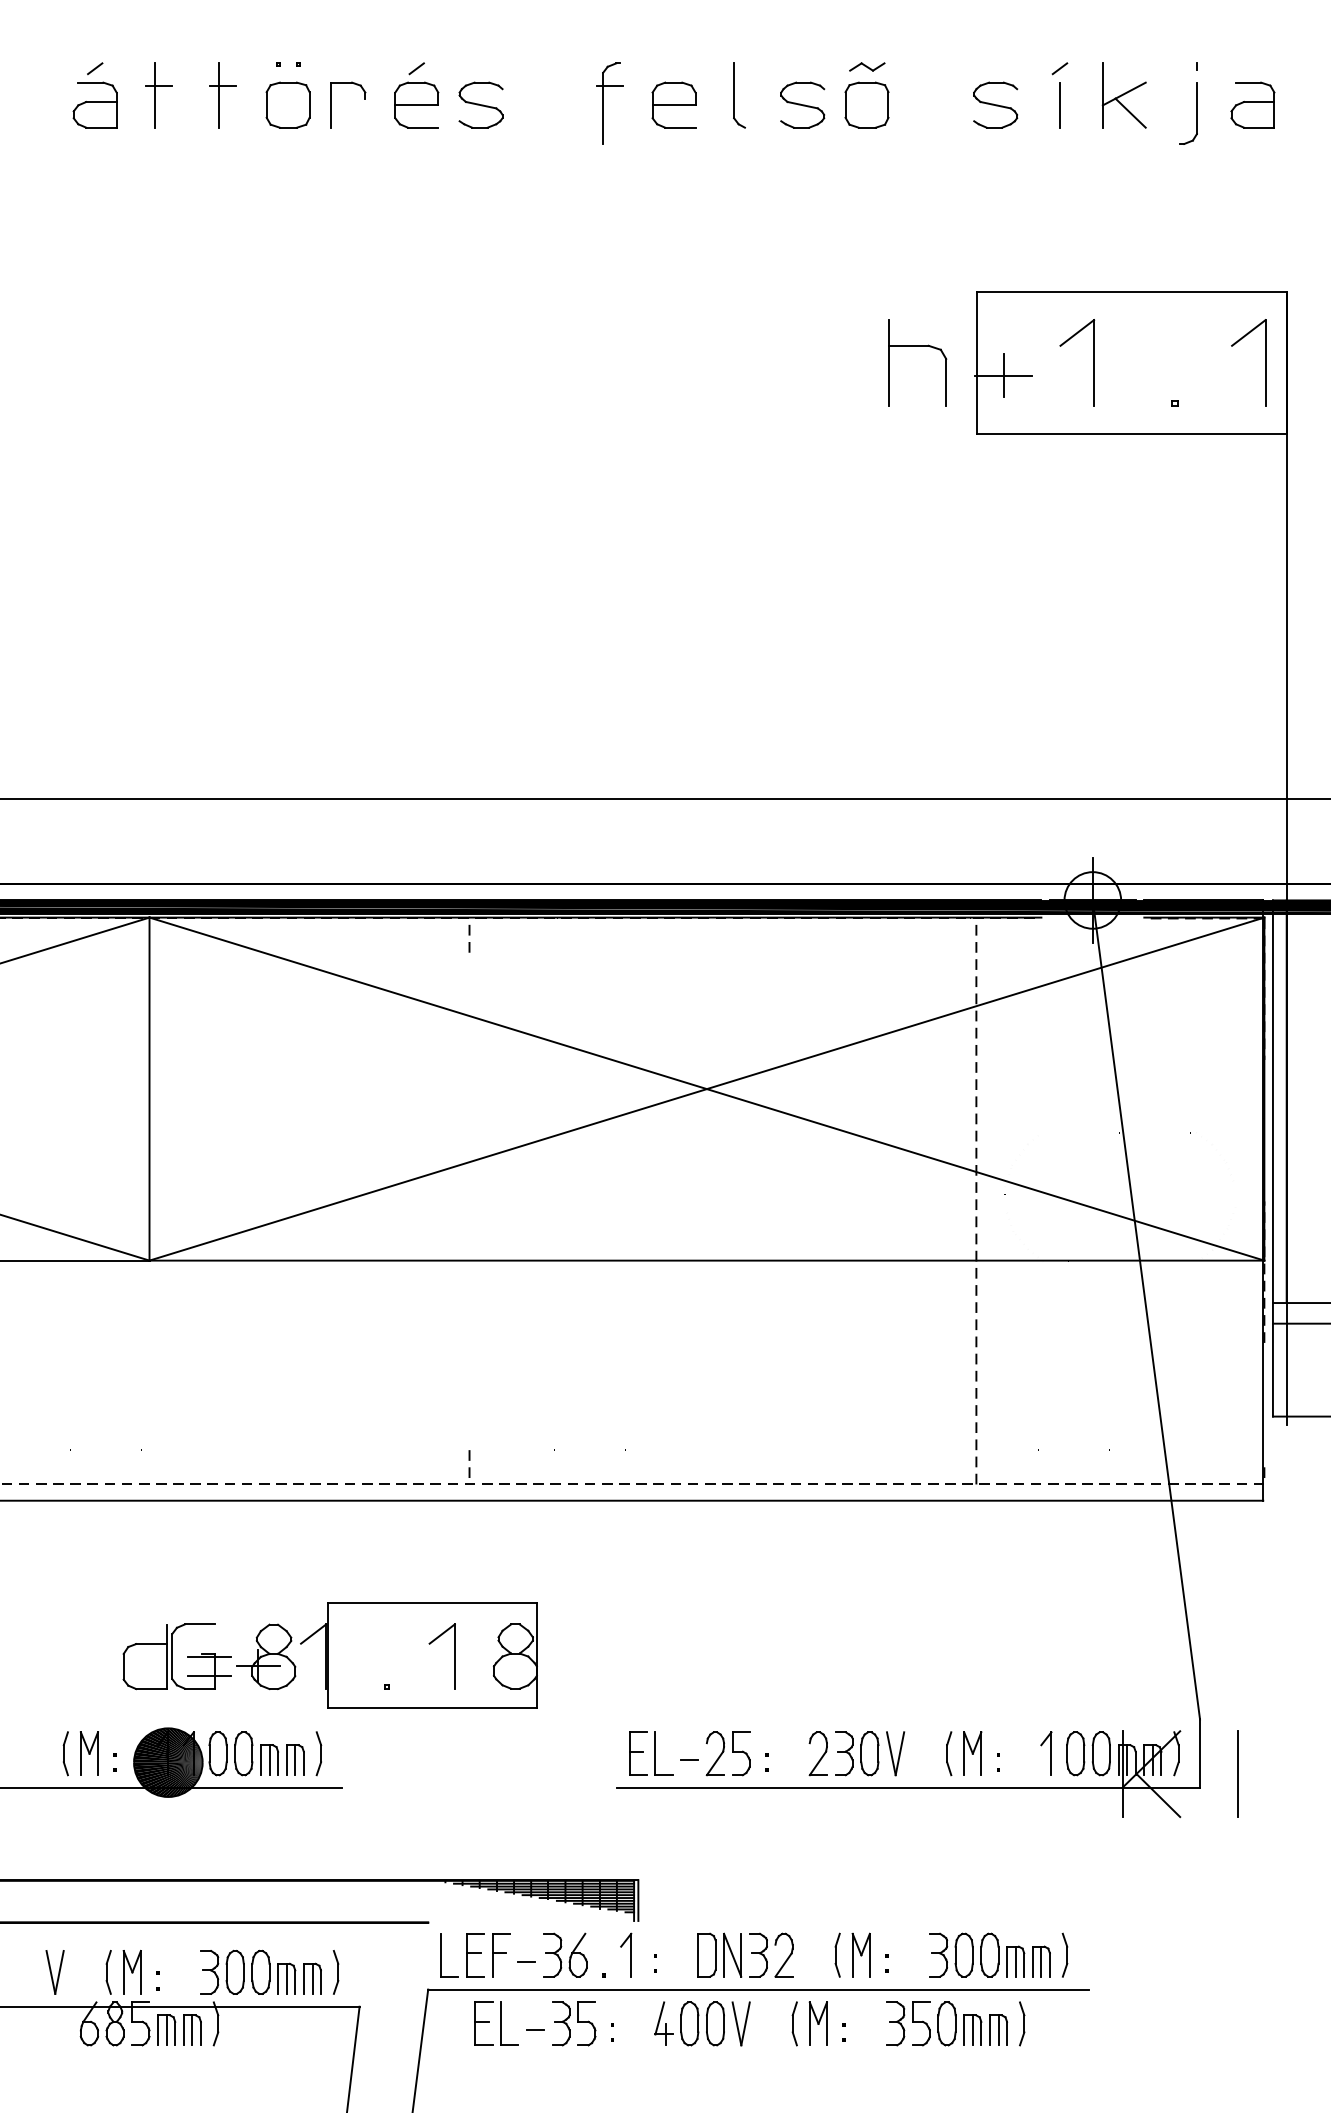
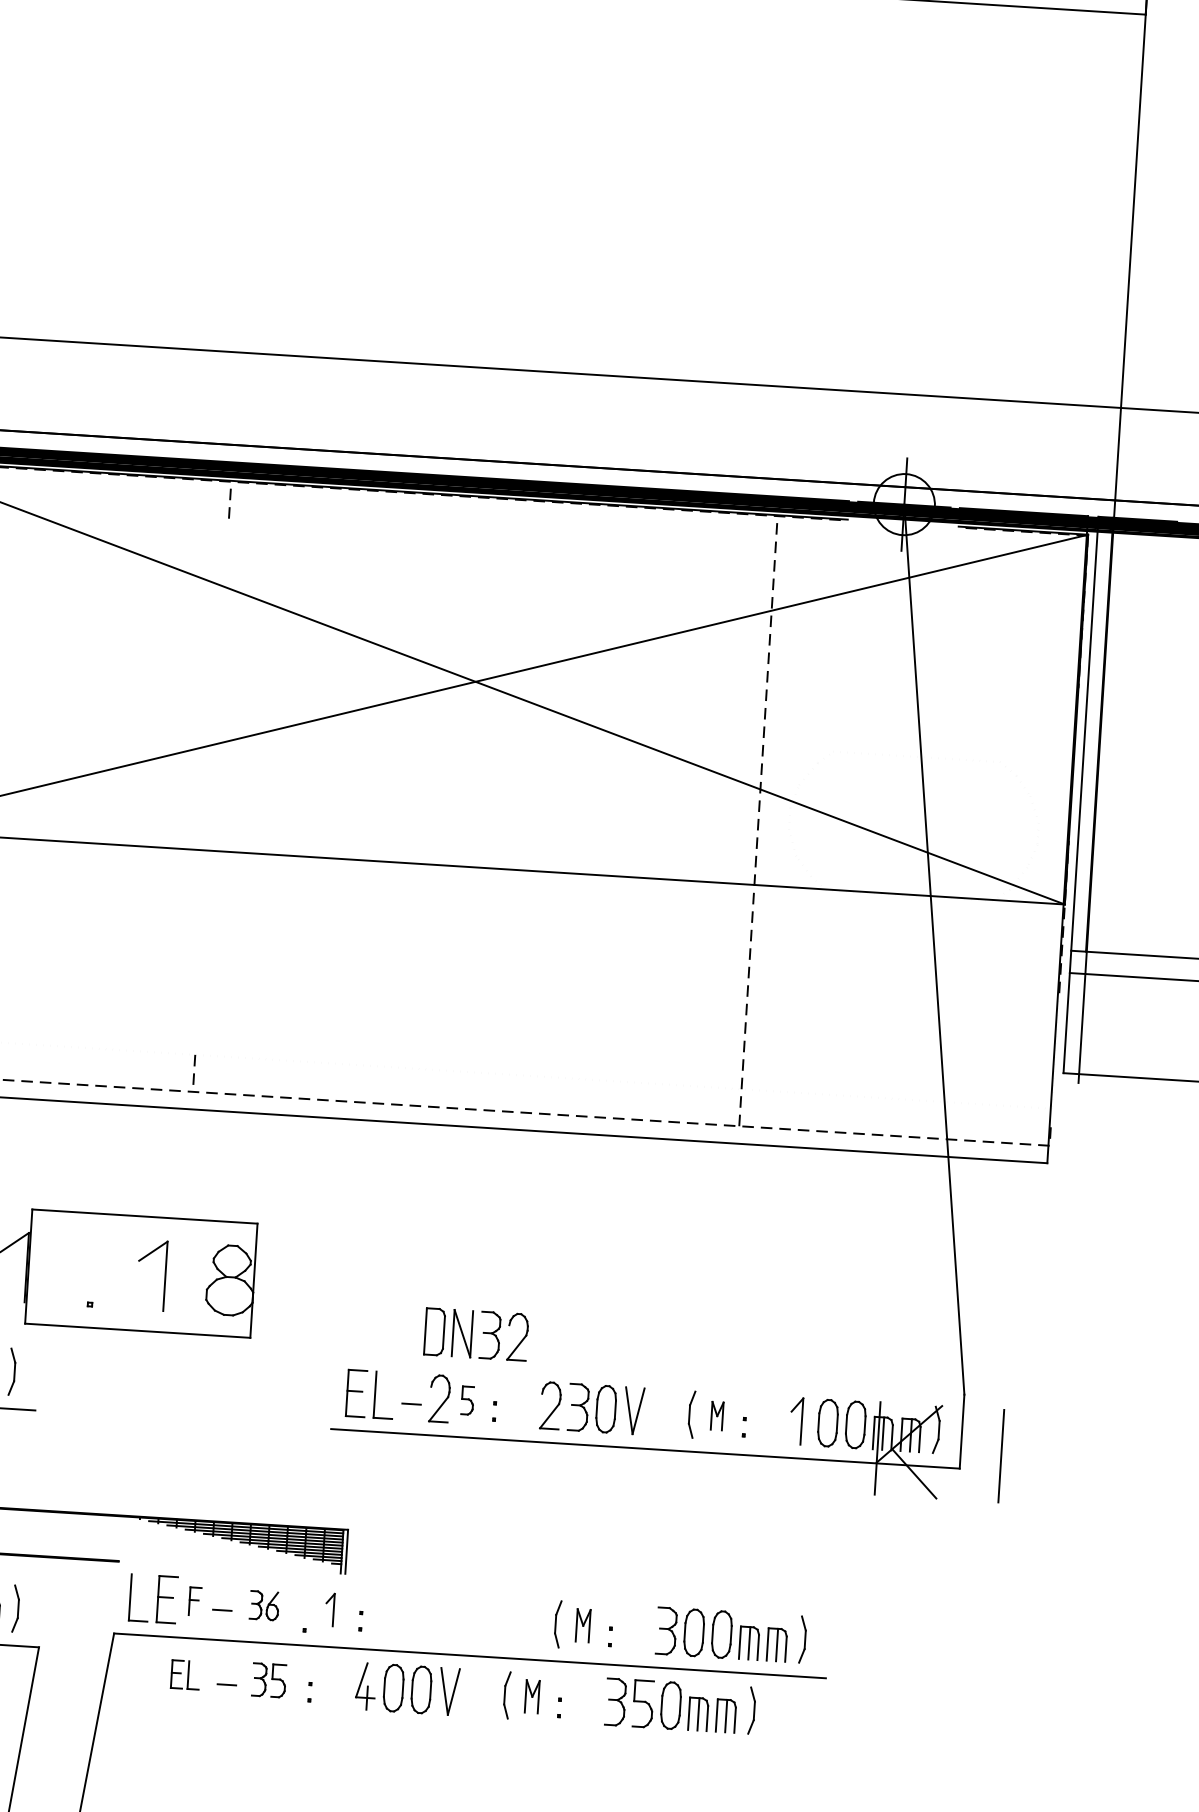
part: (741, 1753) -> (467, 1400), size x0.6
part: (972, 1753) -> (716, 1415), size x0.6
part: (565, 1954) -> (264, 1605), size x0.6
part: (626, 1954) -> (330, 1609), size x0.7
part: (745, 1954) -> (476, 1333), moved
part: (860, 1954) -> (582, 1625), size x0.7
part: (501, 1955) -> (195, 1601), size x0.6
part: (496, 2023) -> (185, 1674), size x0.6
part: (574, 2023) -> (269, 1679), size x0.7
part: (817, 2023) -> (531, 1696), size x0.7

